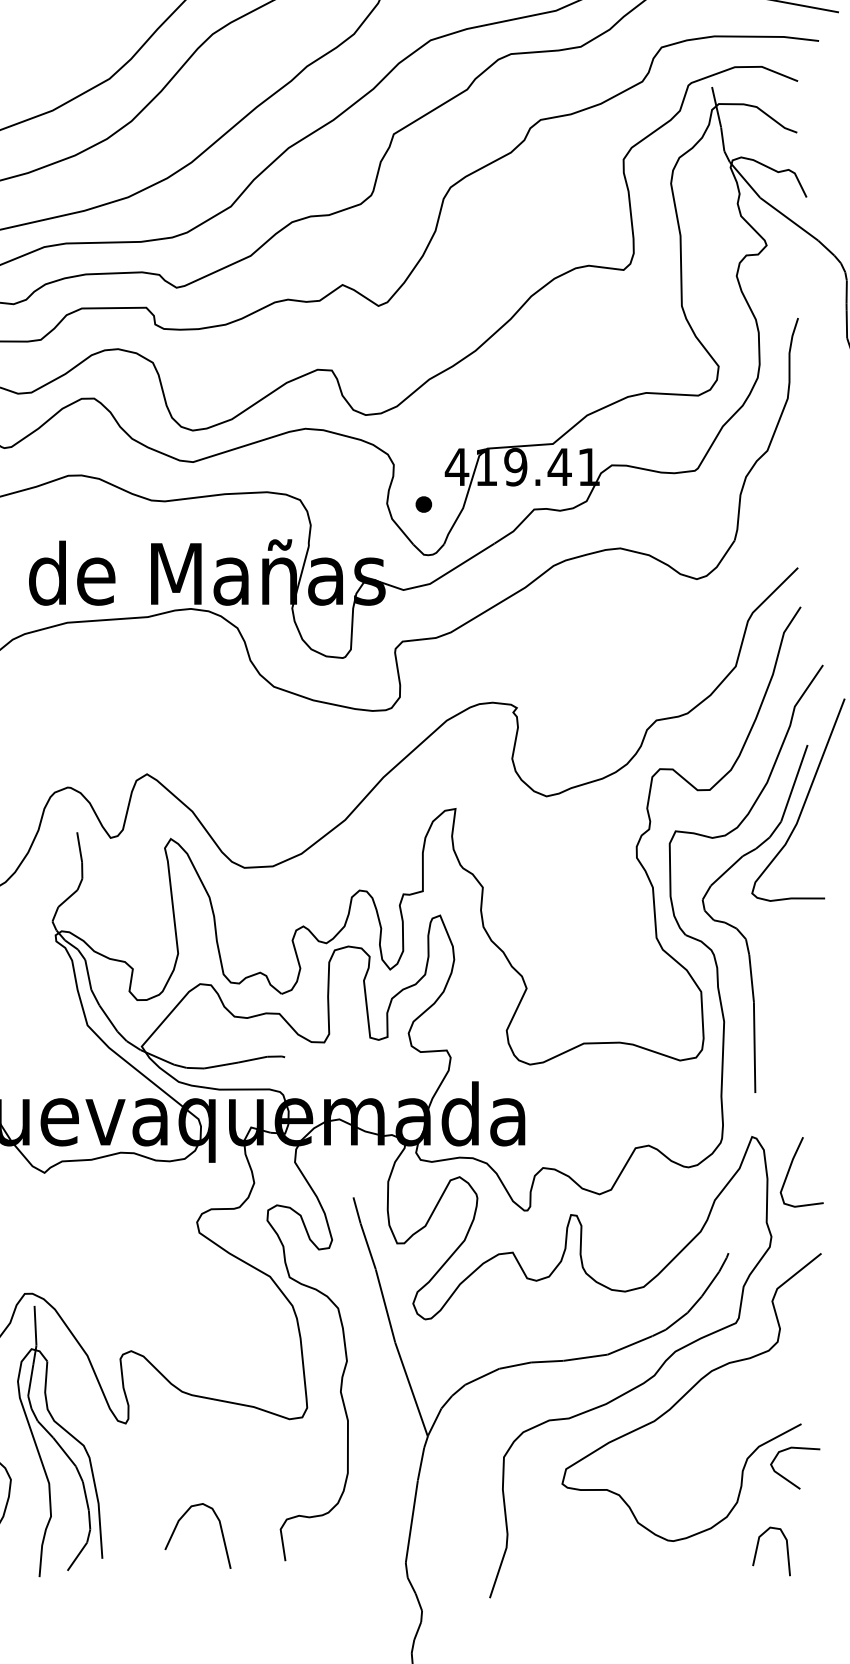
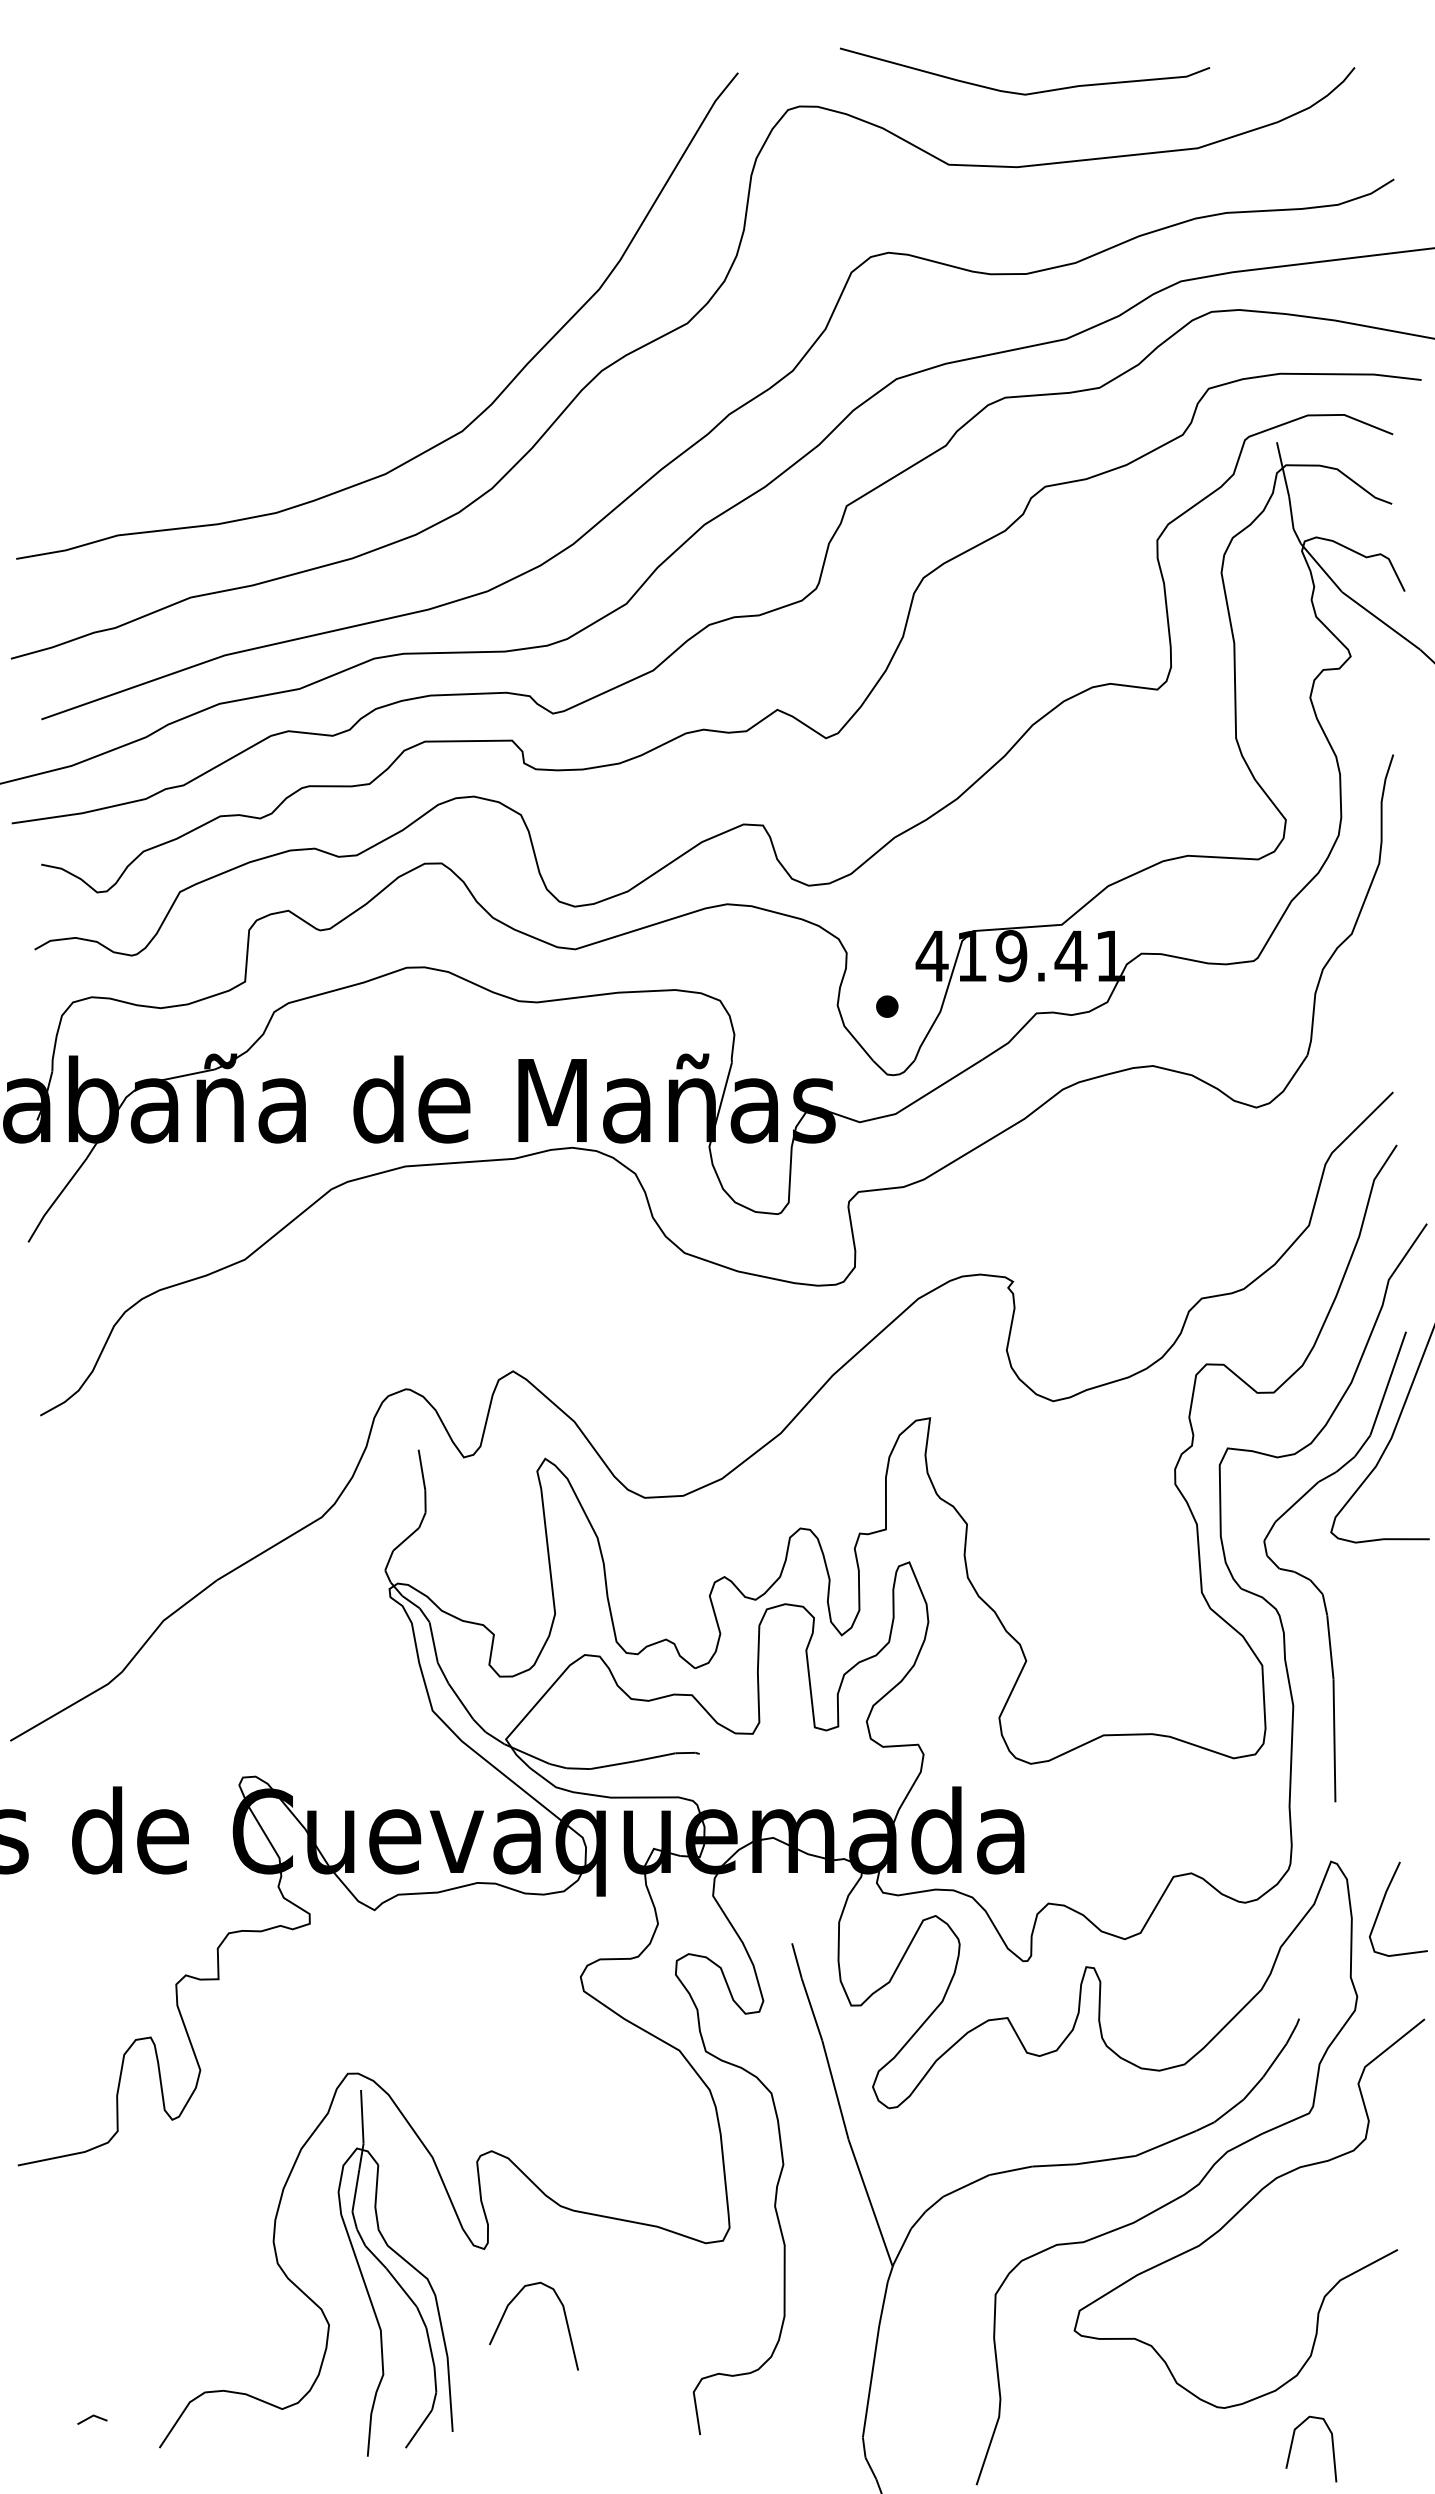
curve: (787, 1479) -> (1379, 2324), removed
curve: (177, 1525) -> (506, 2311), moved
curve: (757, 1548) -> (1292, 2445), moved

